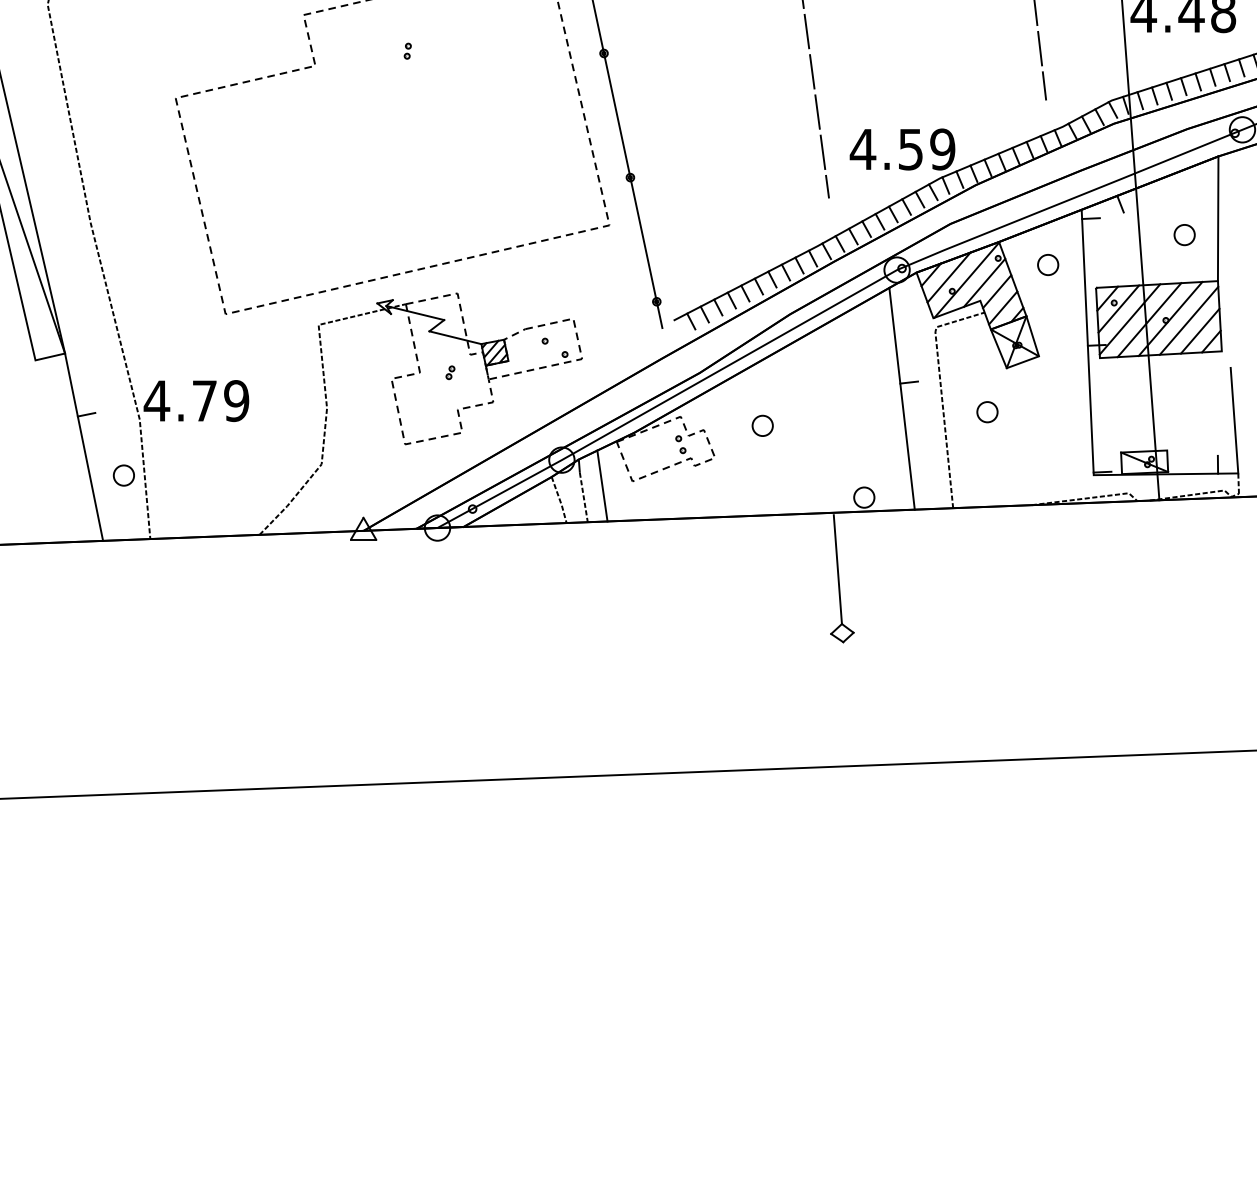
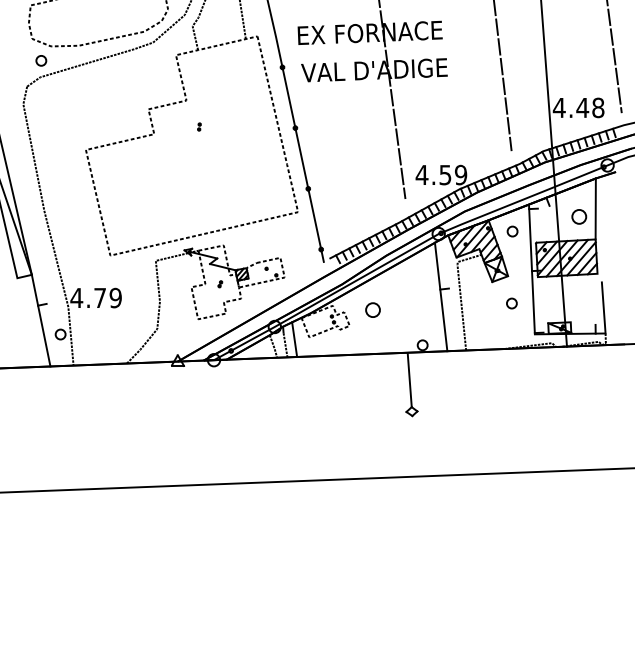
part: (1184, 234) -> (579, 216), size x1.4
part: (986, 412) -> (511, 303), moved
part: (761, 426) -> (372, 310), size x1.4

